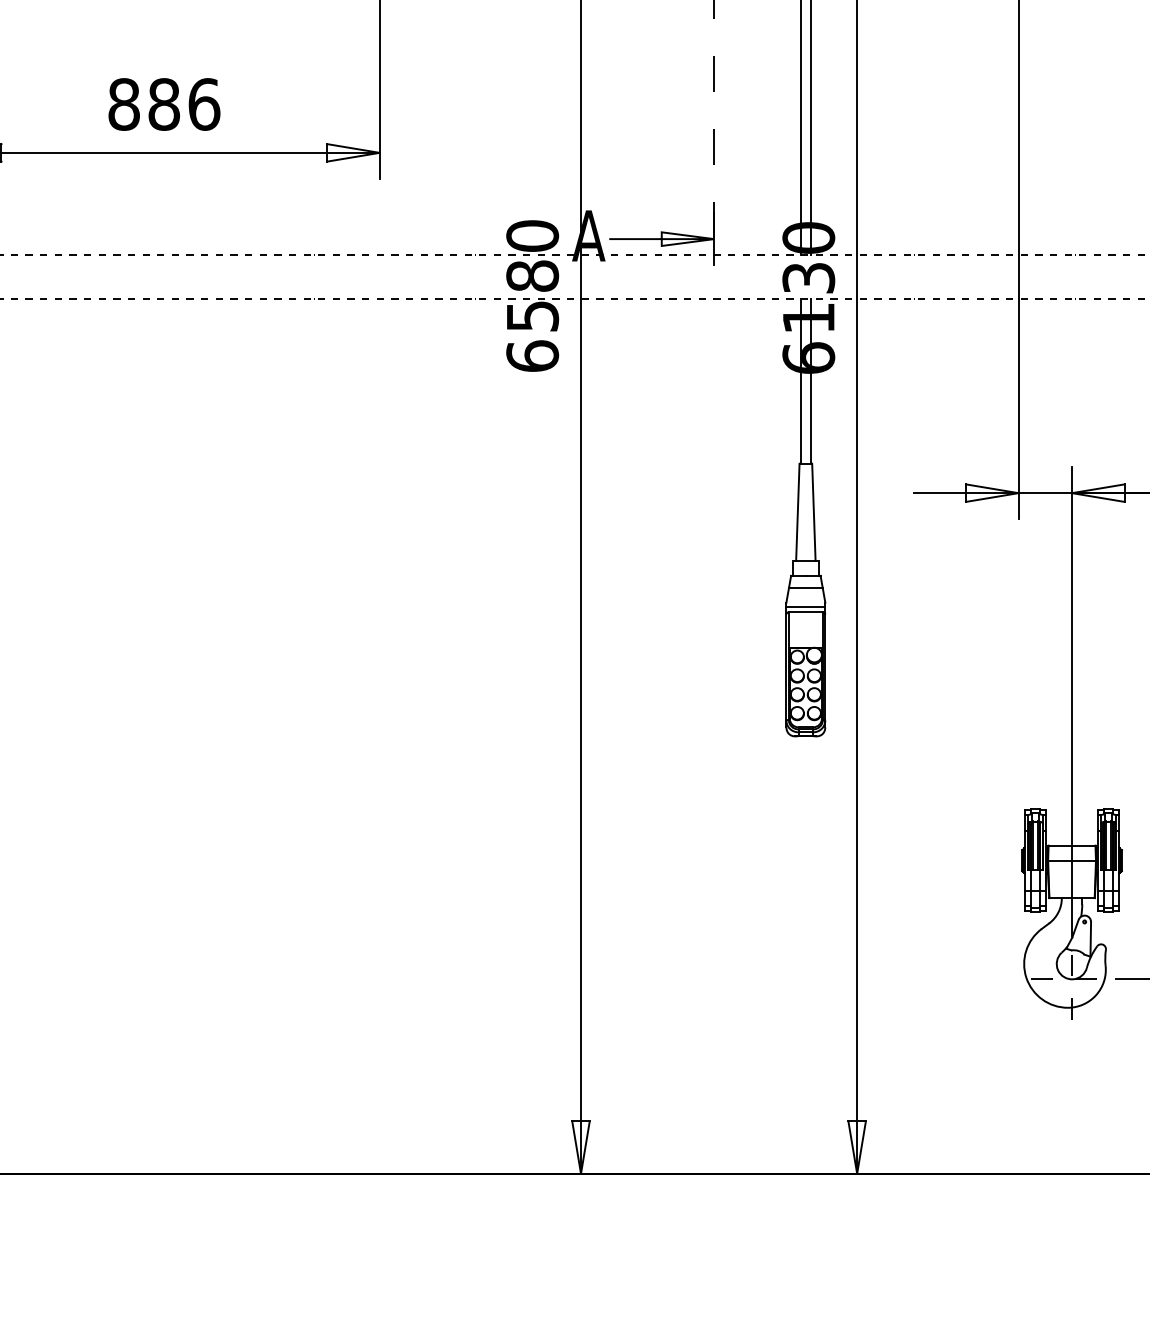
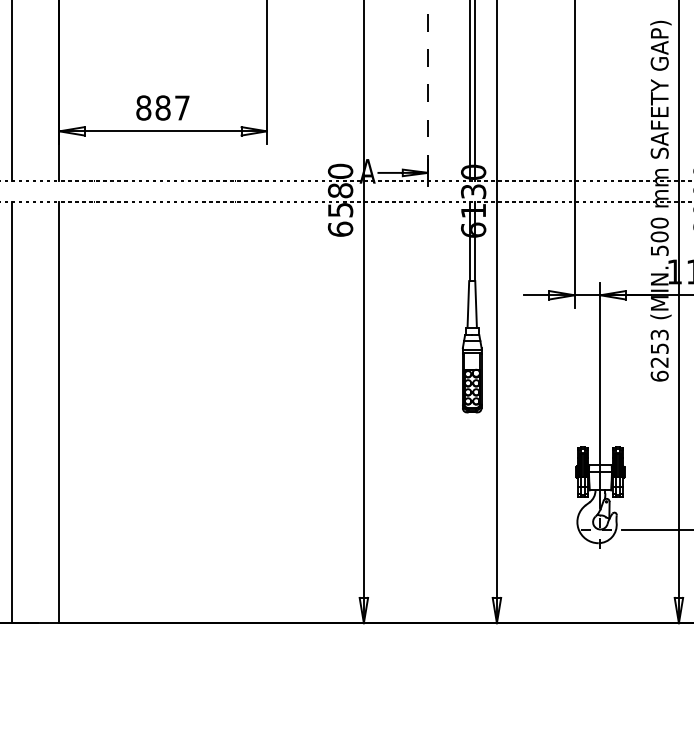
text: (204, 103) -> (182, 107), 886 -> 887

